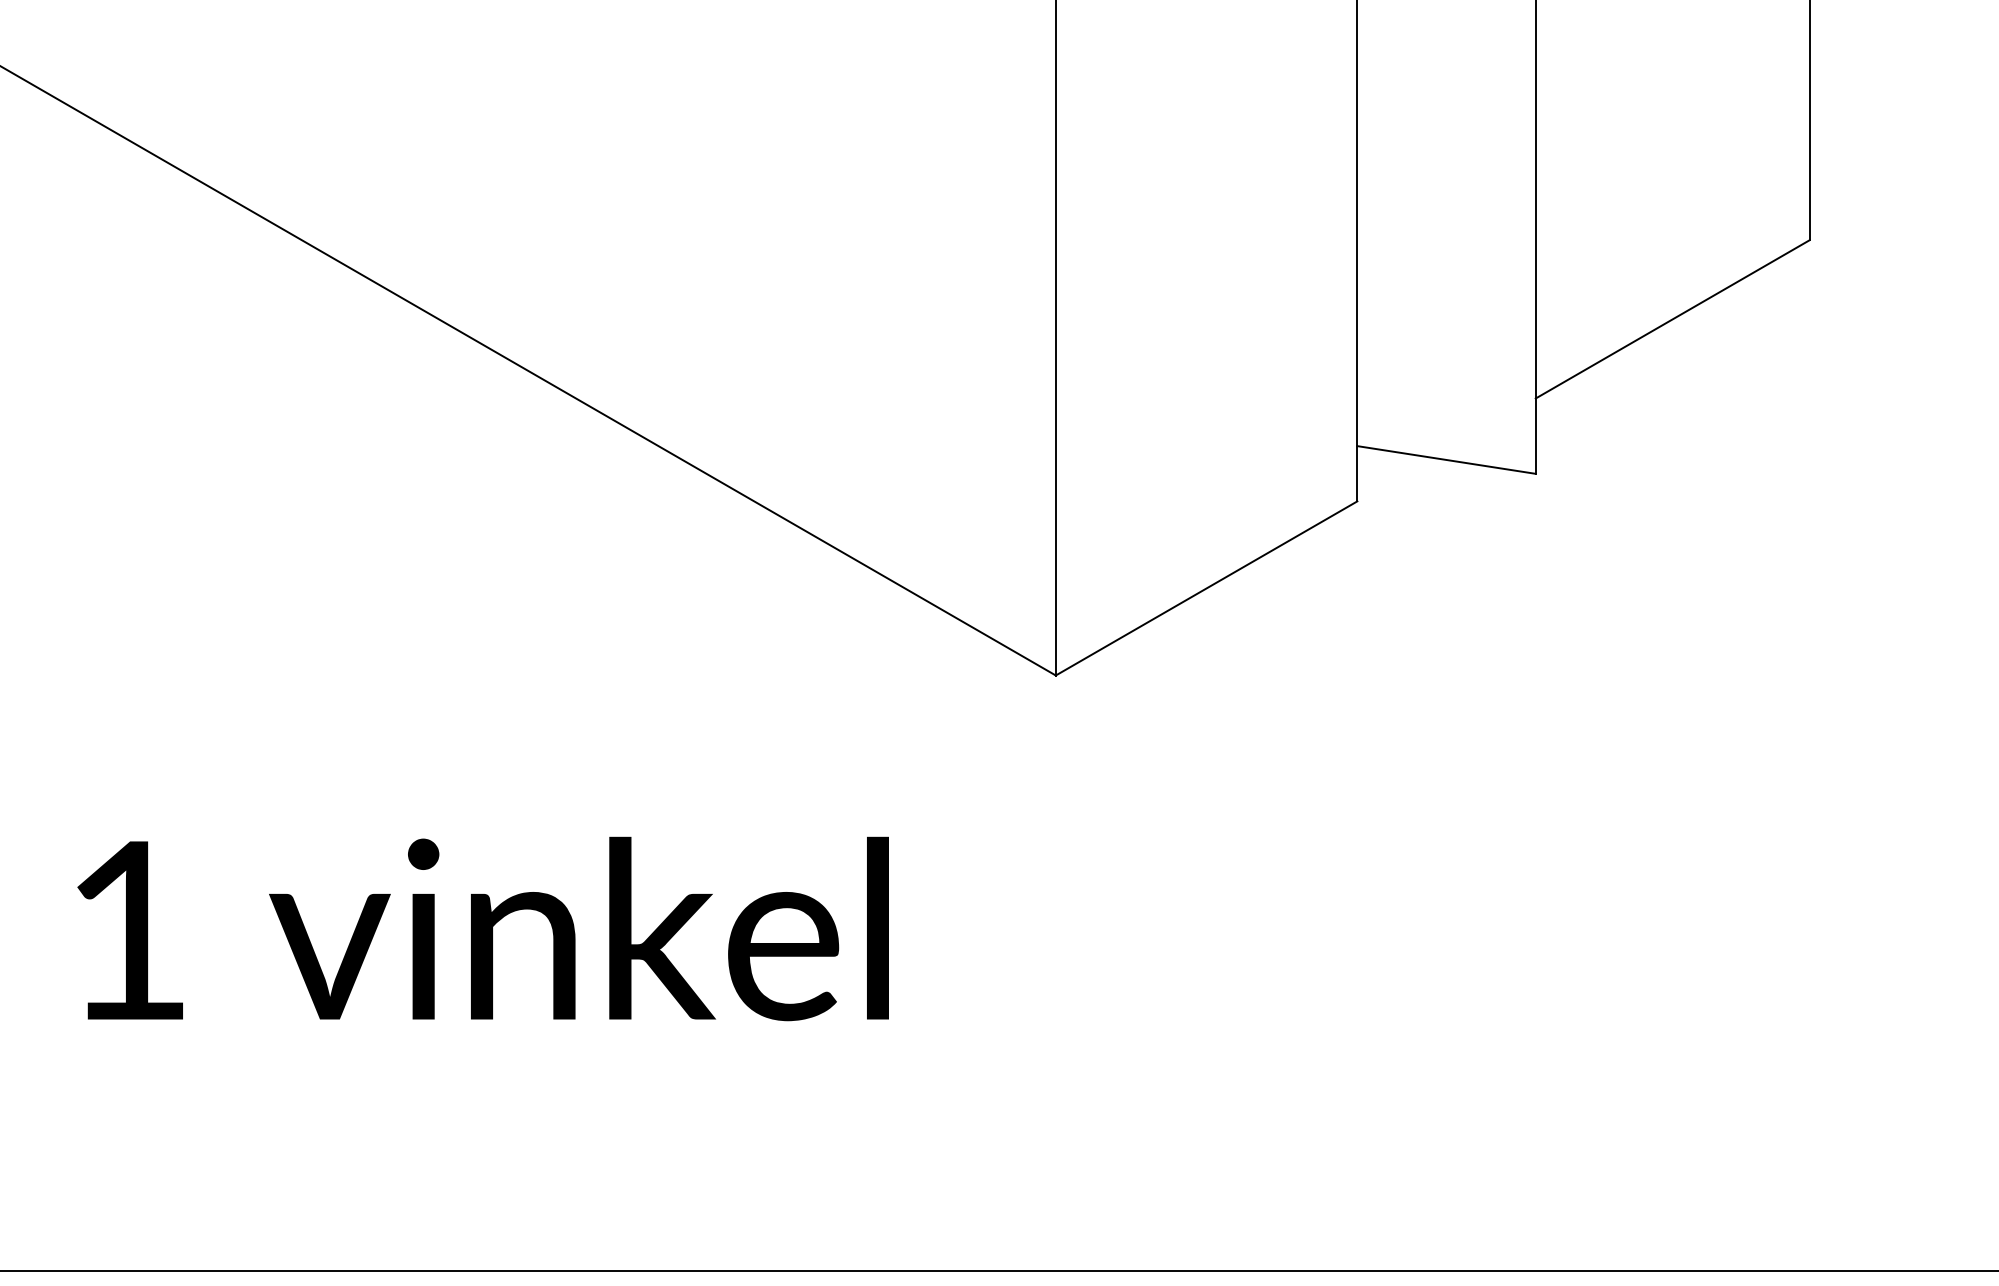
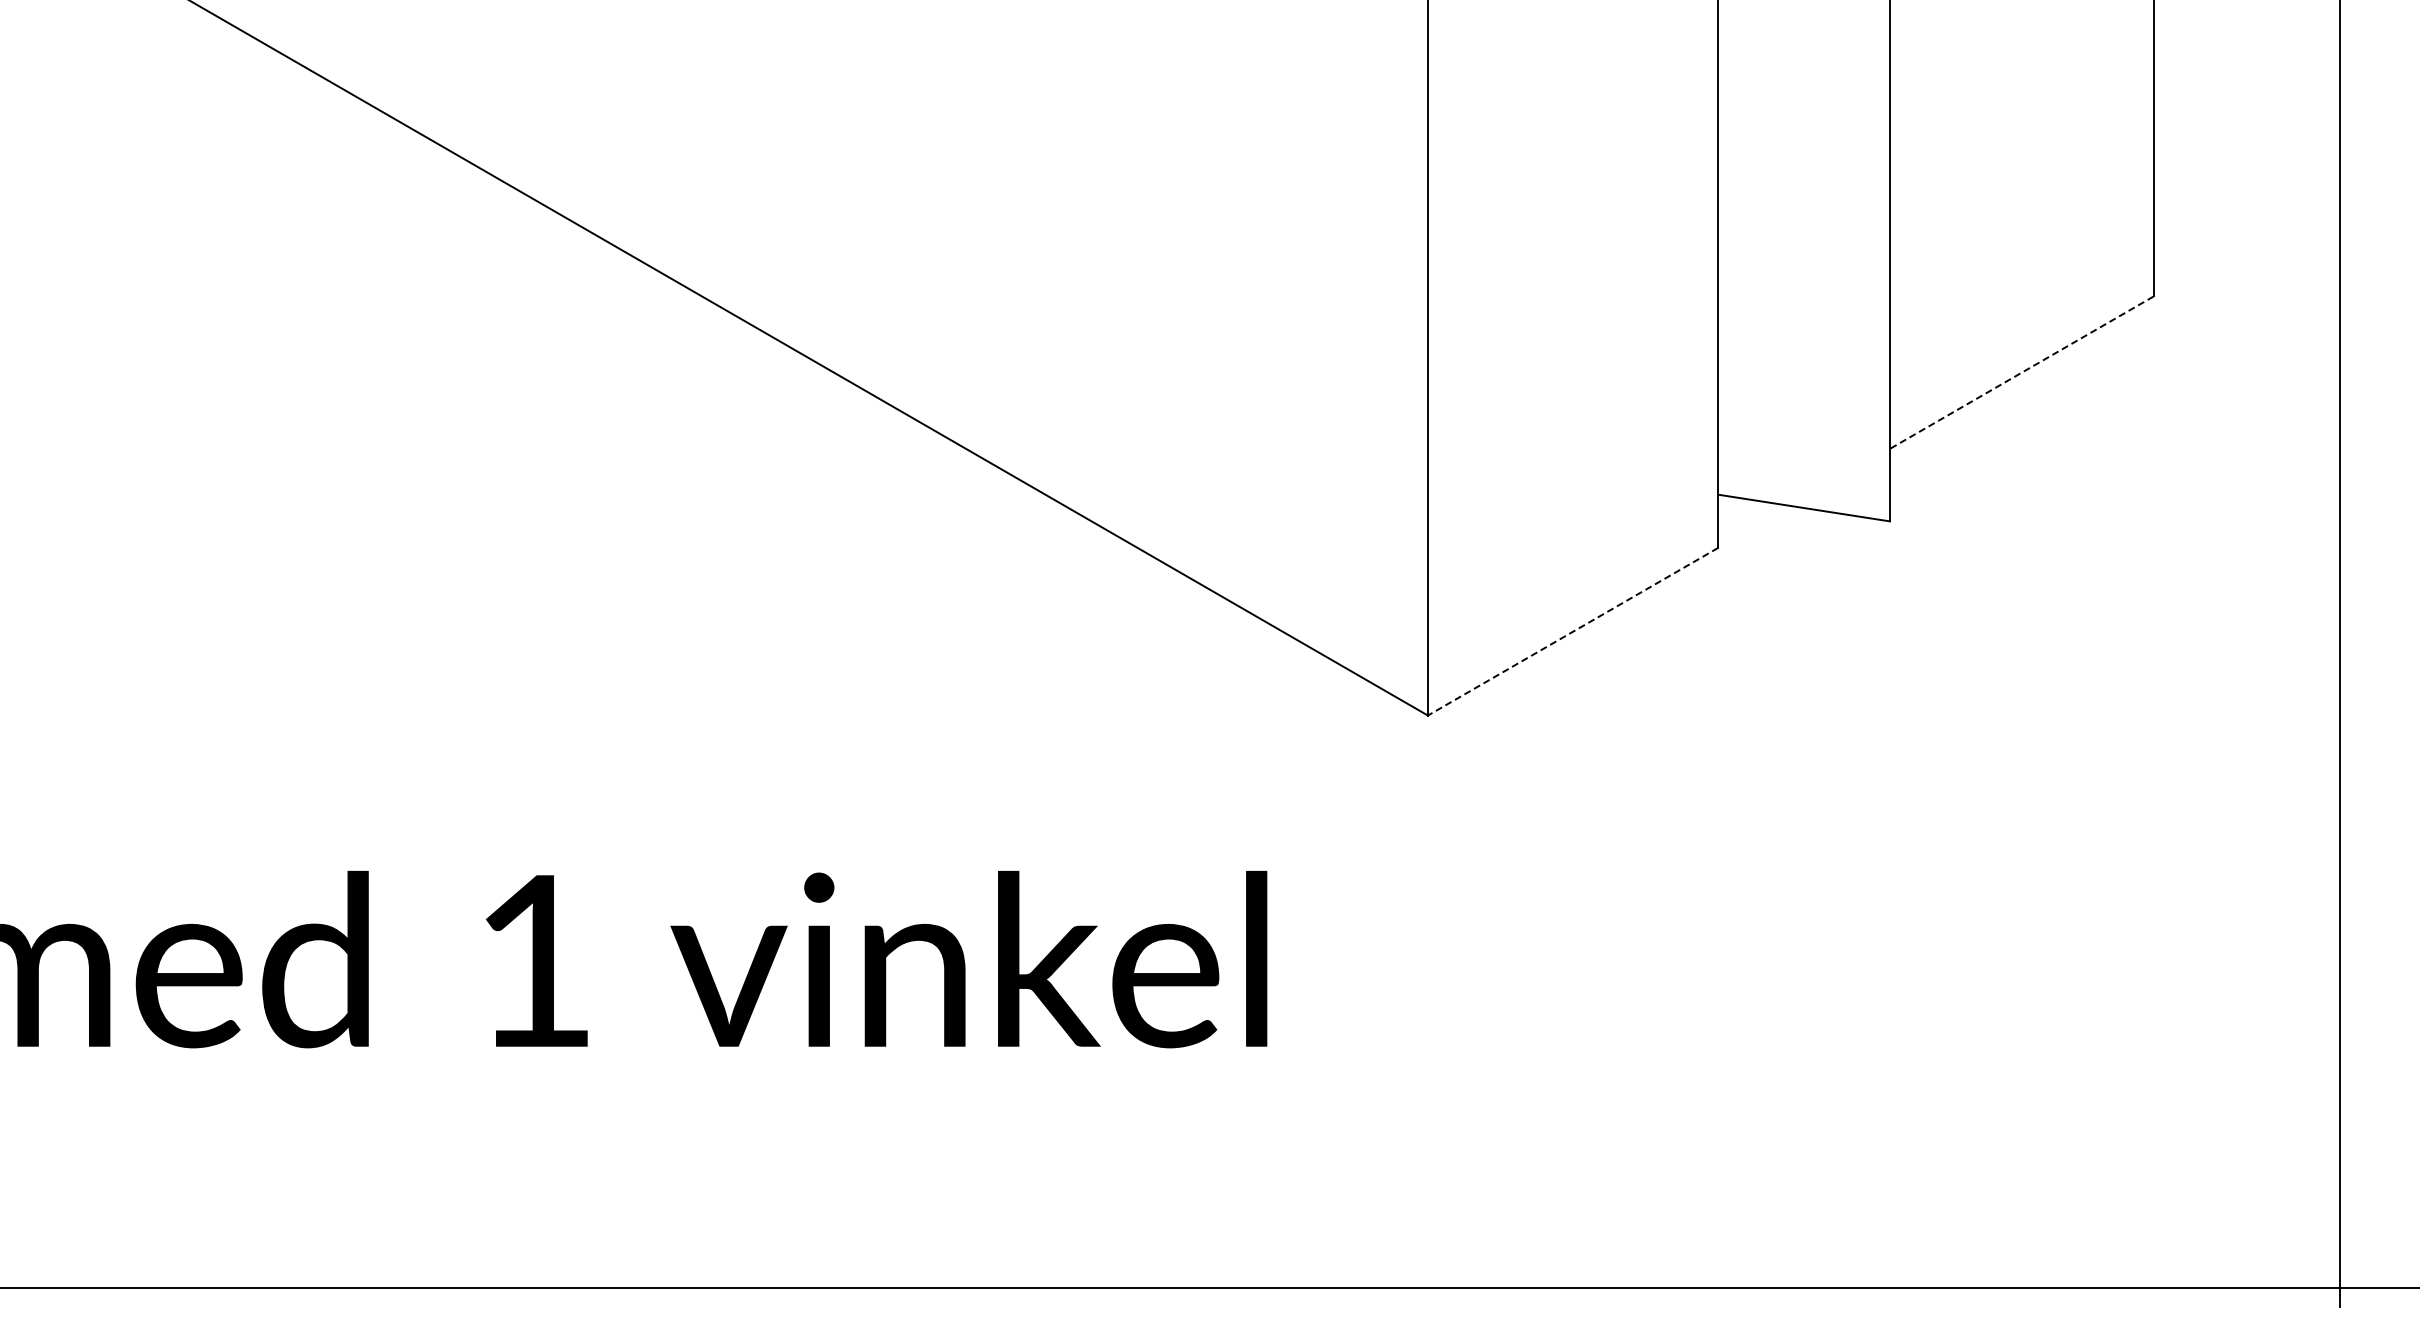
line: (1672, 319) -> (2021, 372), solid -> dashed
line: (1207, 588) -> (1573, 631), solid -> dashed

